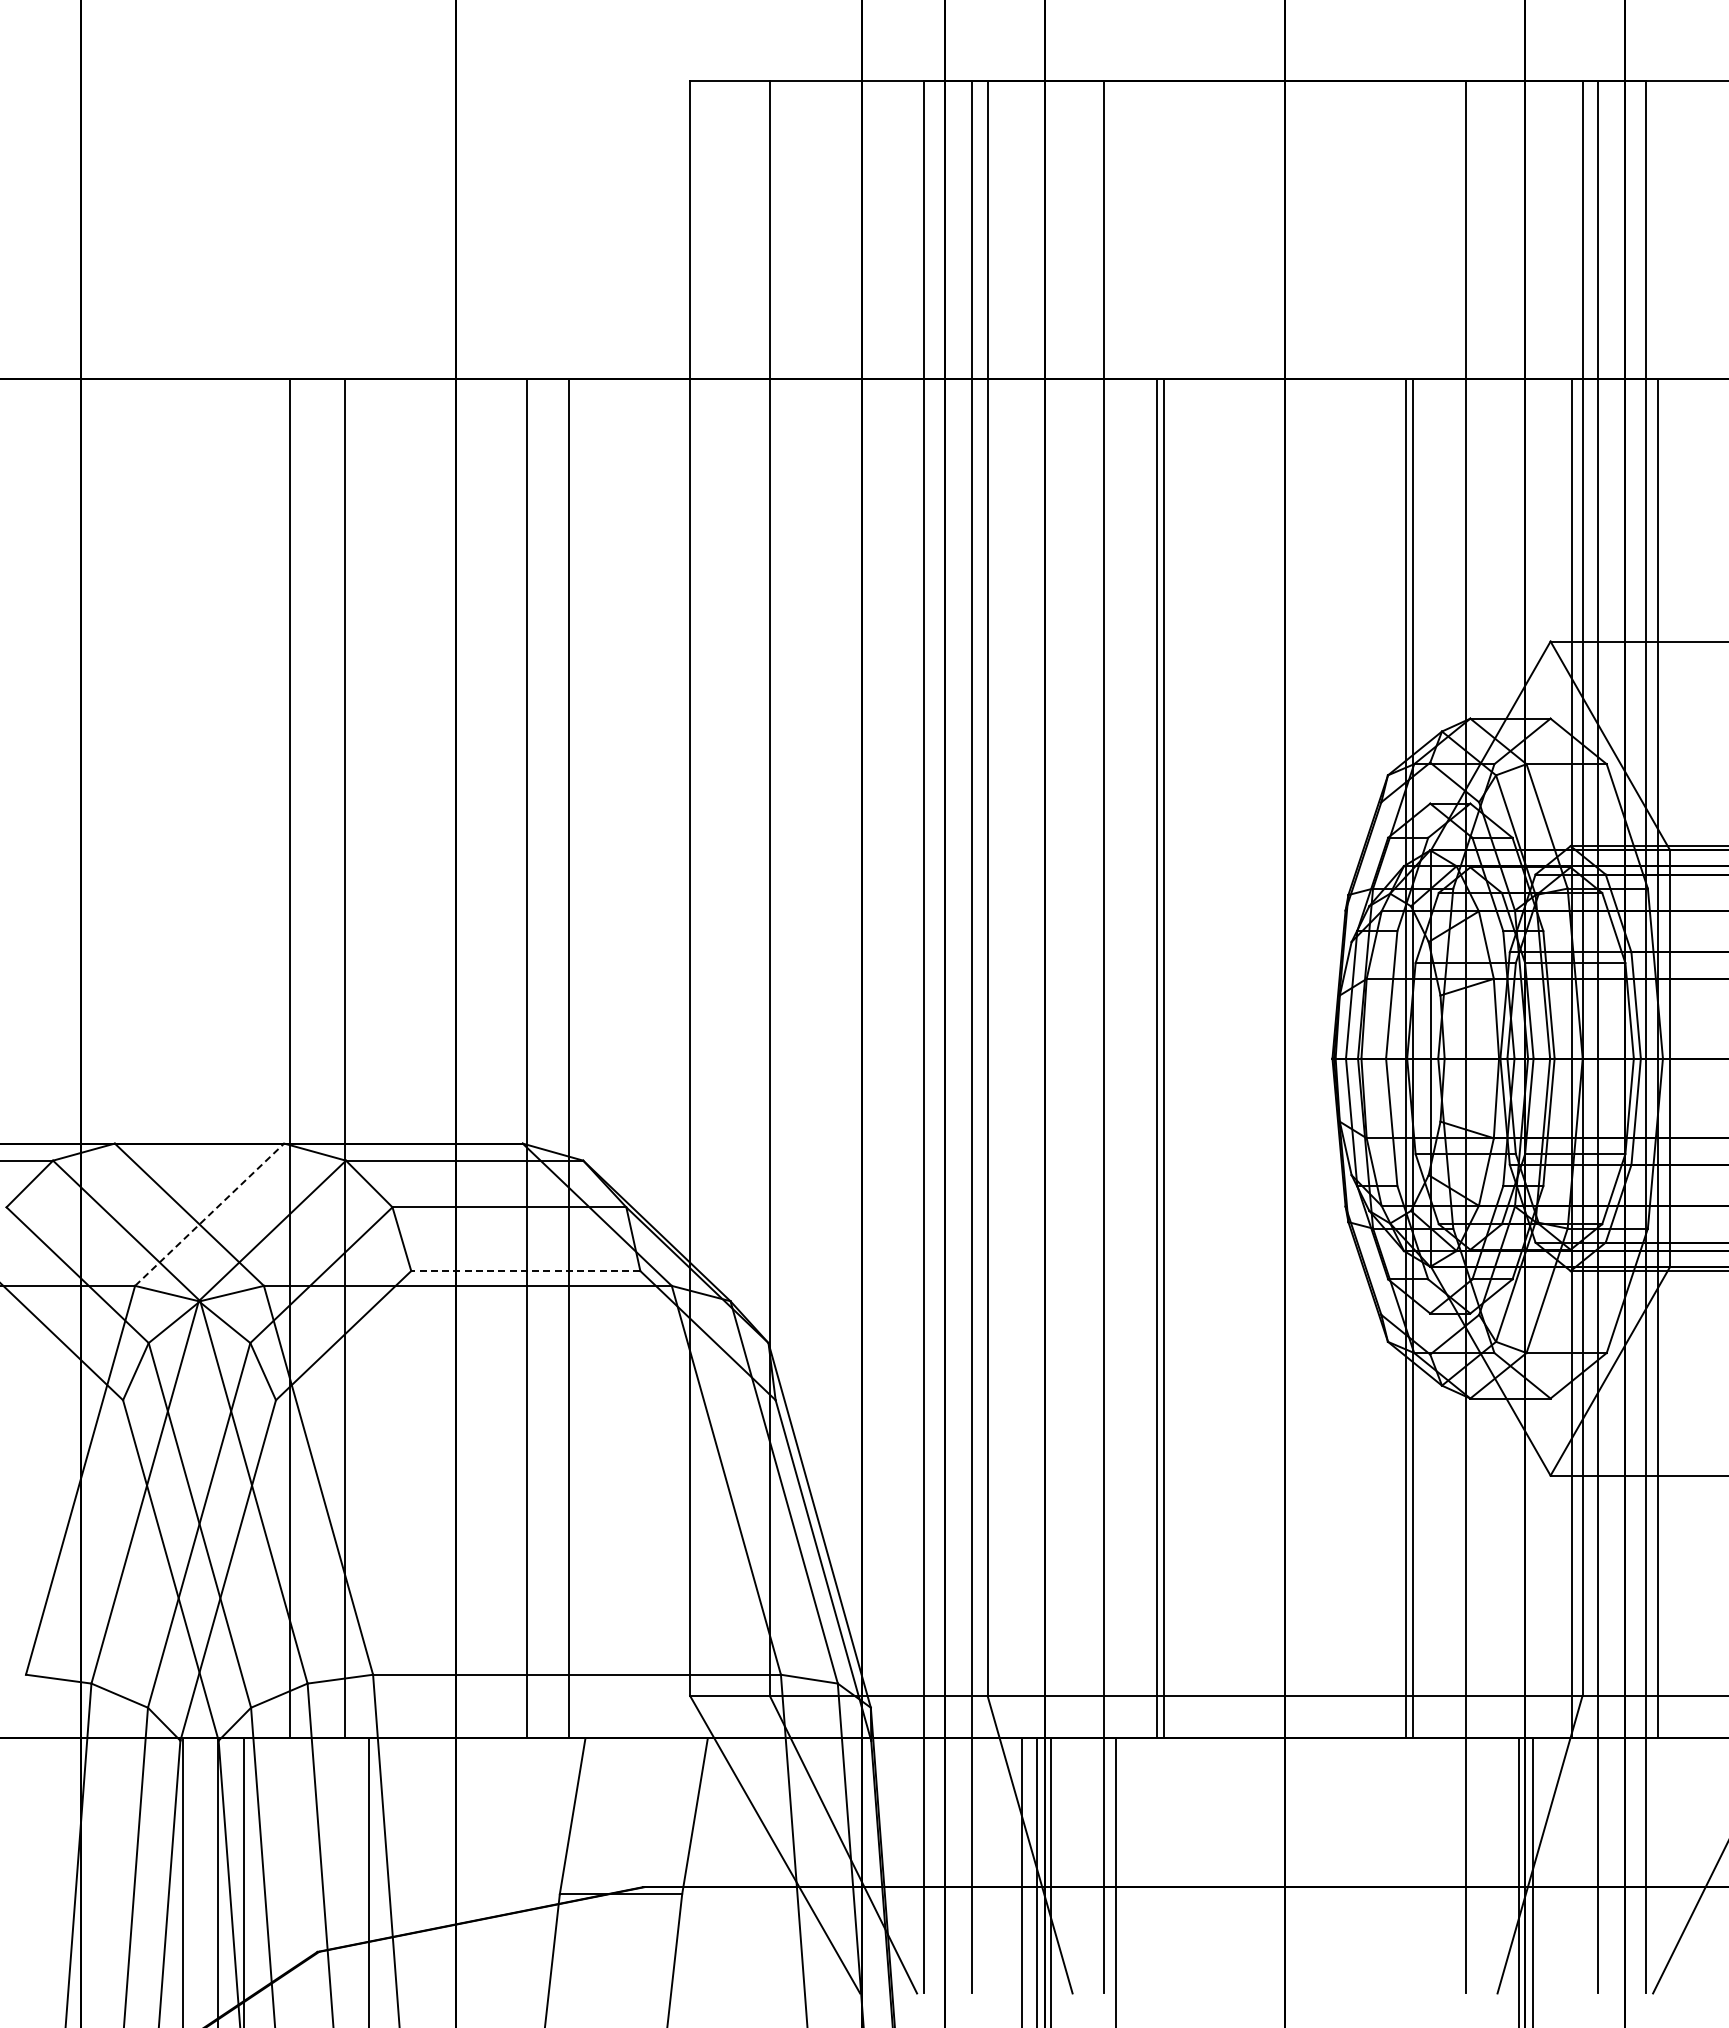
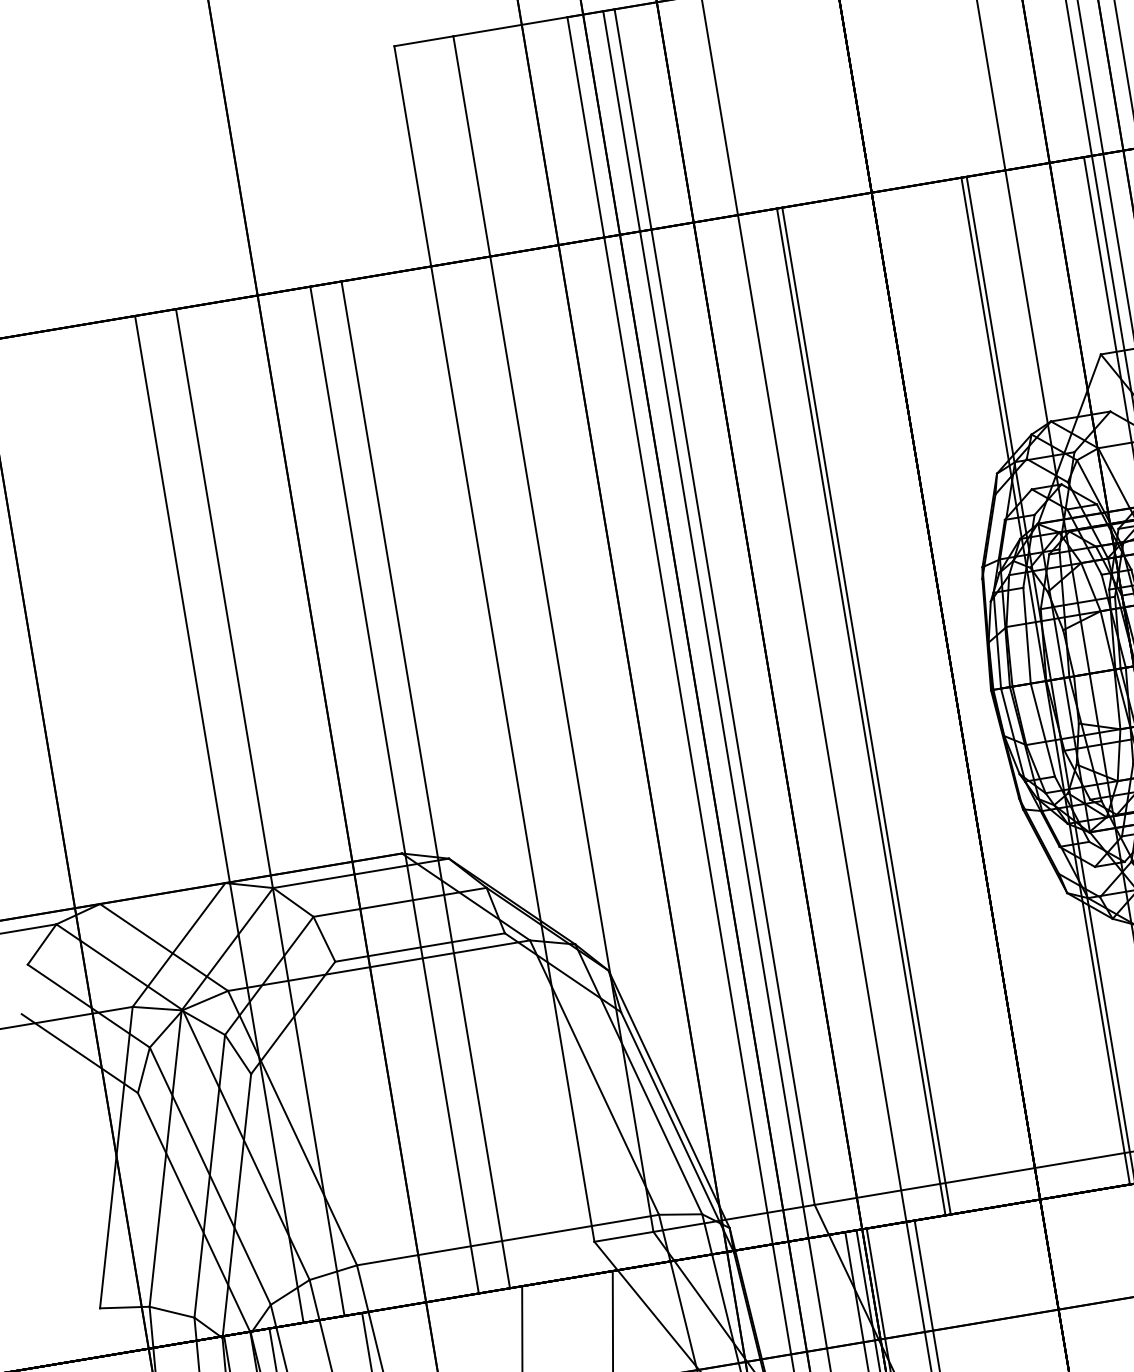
line: (210, 1214) -> (179, 944), dashed -> solid
line: (525, 1271) -> (419, 947), dashed -> solid

